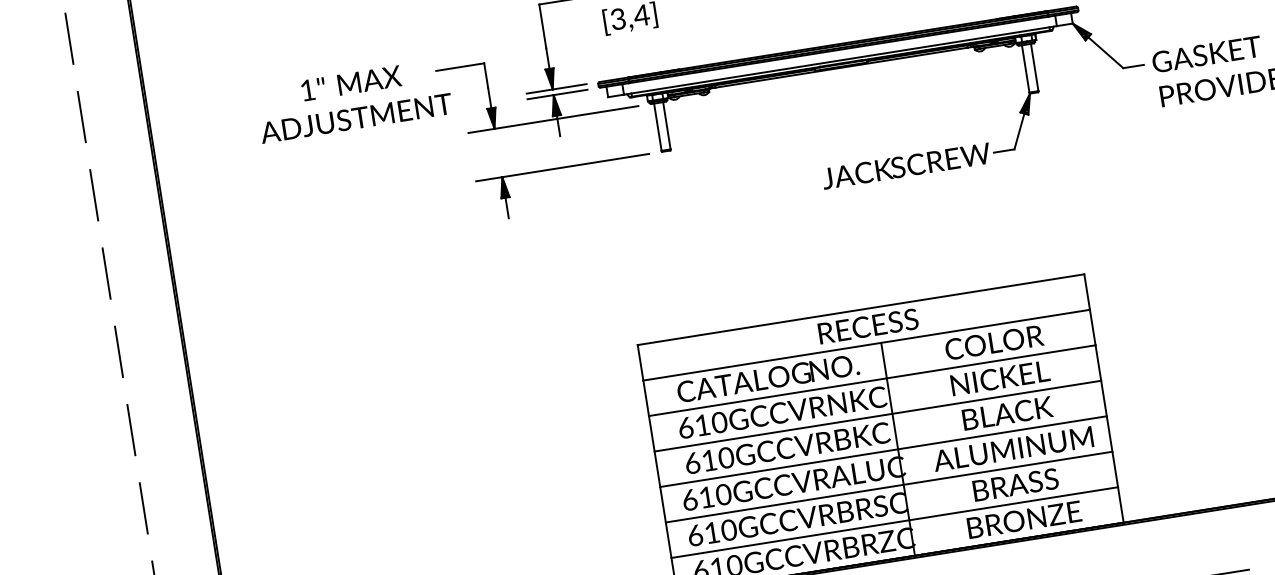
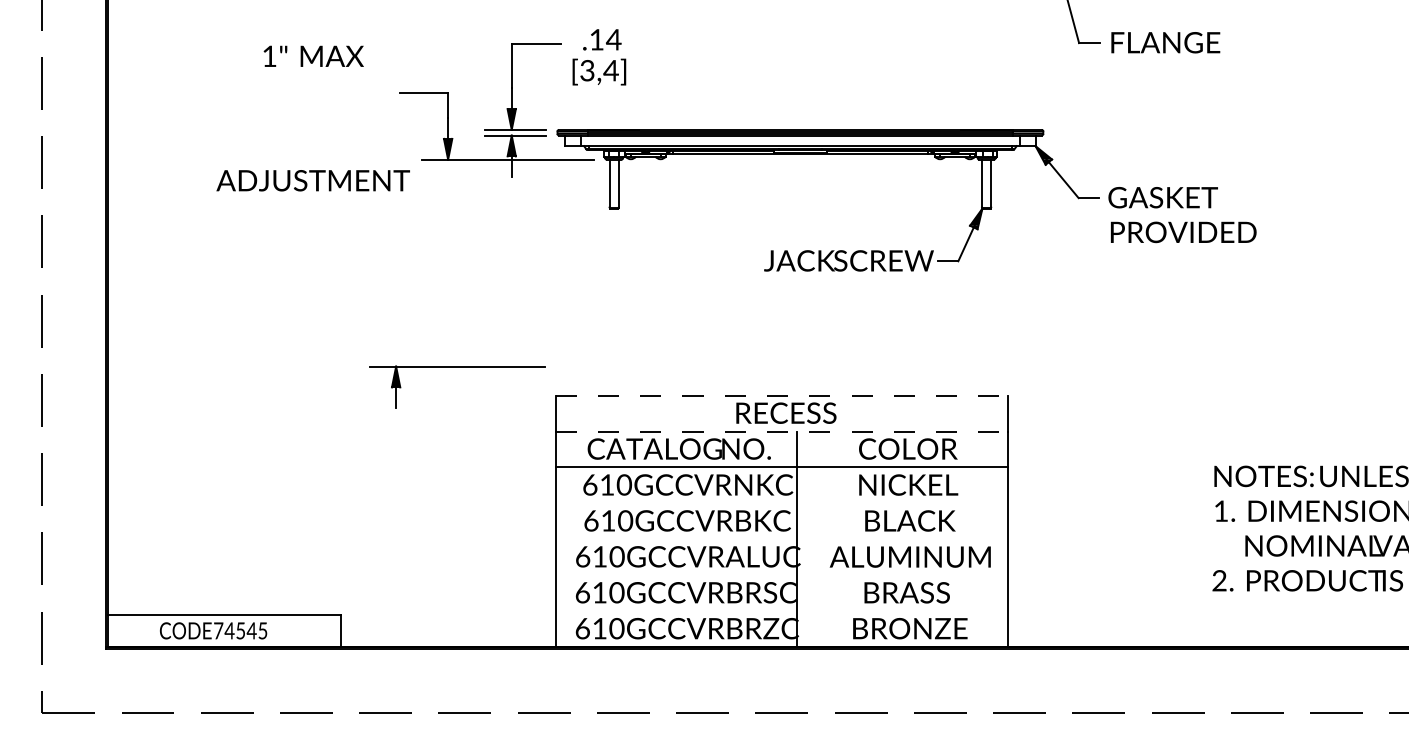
text: (350, 82) -> (313, 55), moved
text: (355, 118) -> (312, 180), moved
part: (563, 168) -> (457, 367), moved
line: (861, 309) -> (782, 395), solid -> dashed
line: (867, 345) -> (782, 431), solid -> dashed
line: (877, 416) -> (781, 503), removed
line: (883, 451) -> (781, 539), removed
line: (888, 487) -> (781, 575), removed
line: (894, 522) -> (781, 611), removed

